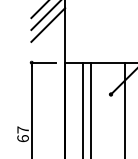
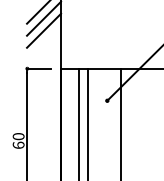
text: (22, 129) -> (18, 136), 67 -> 60

